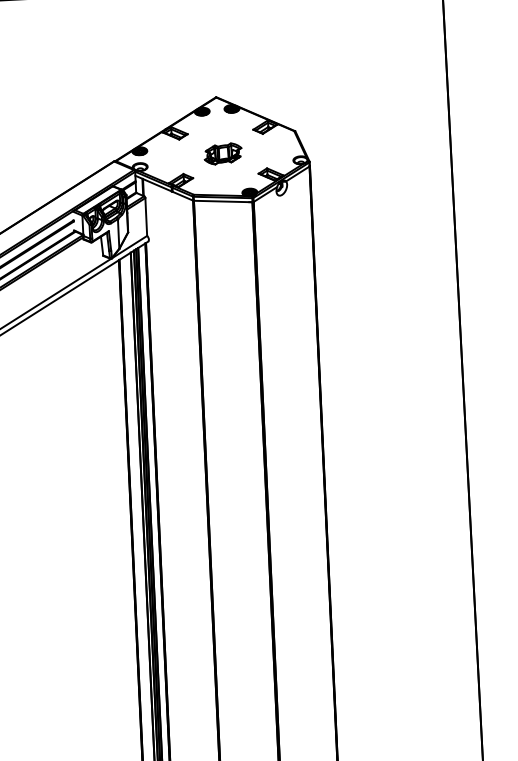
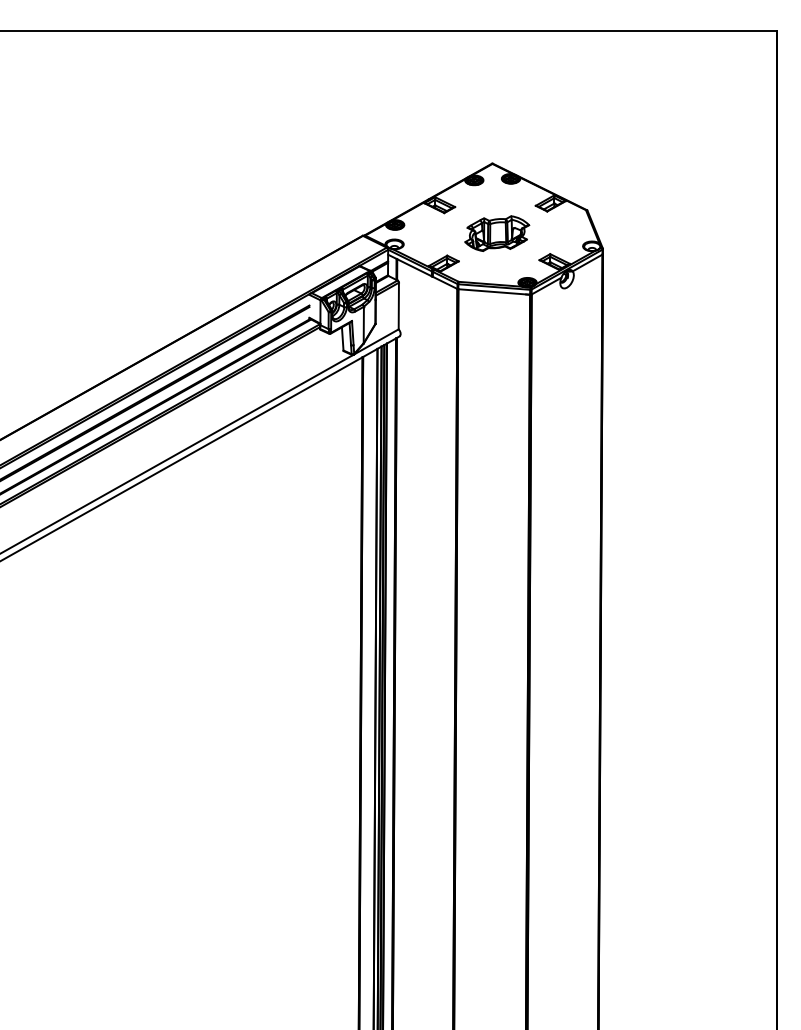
part: (223, 153) -> (497, 233), size x1.4

